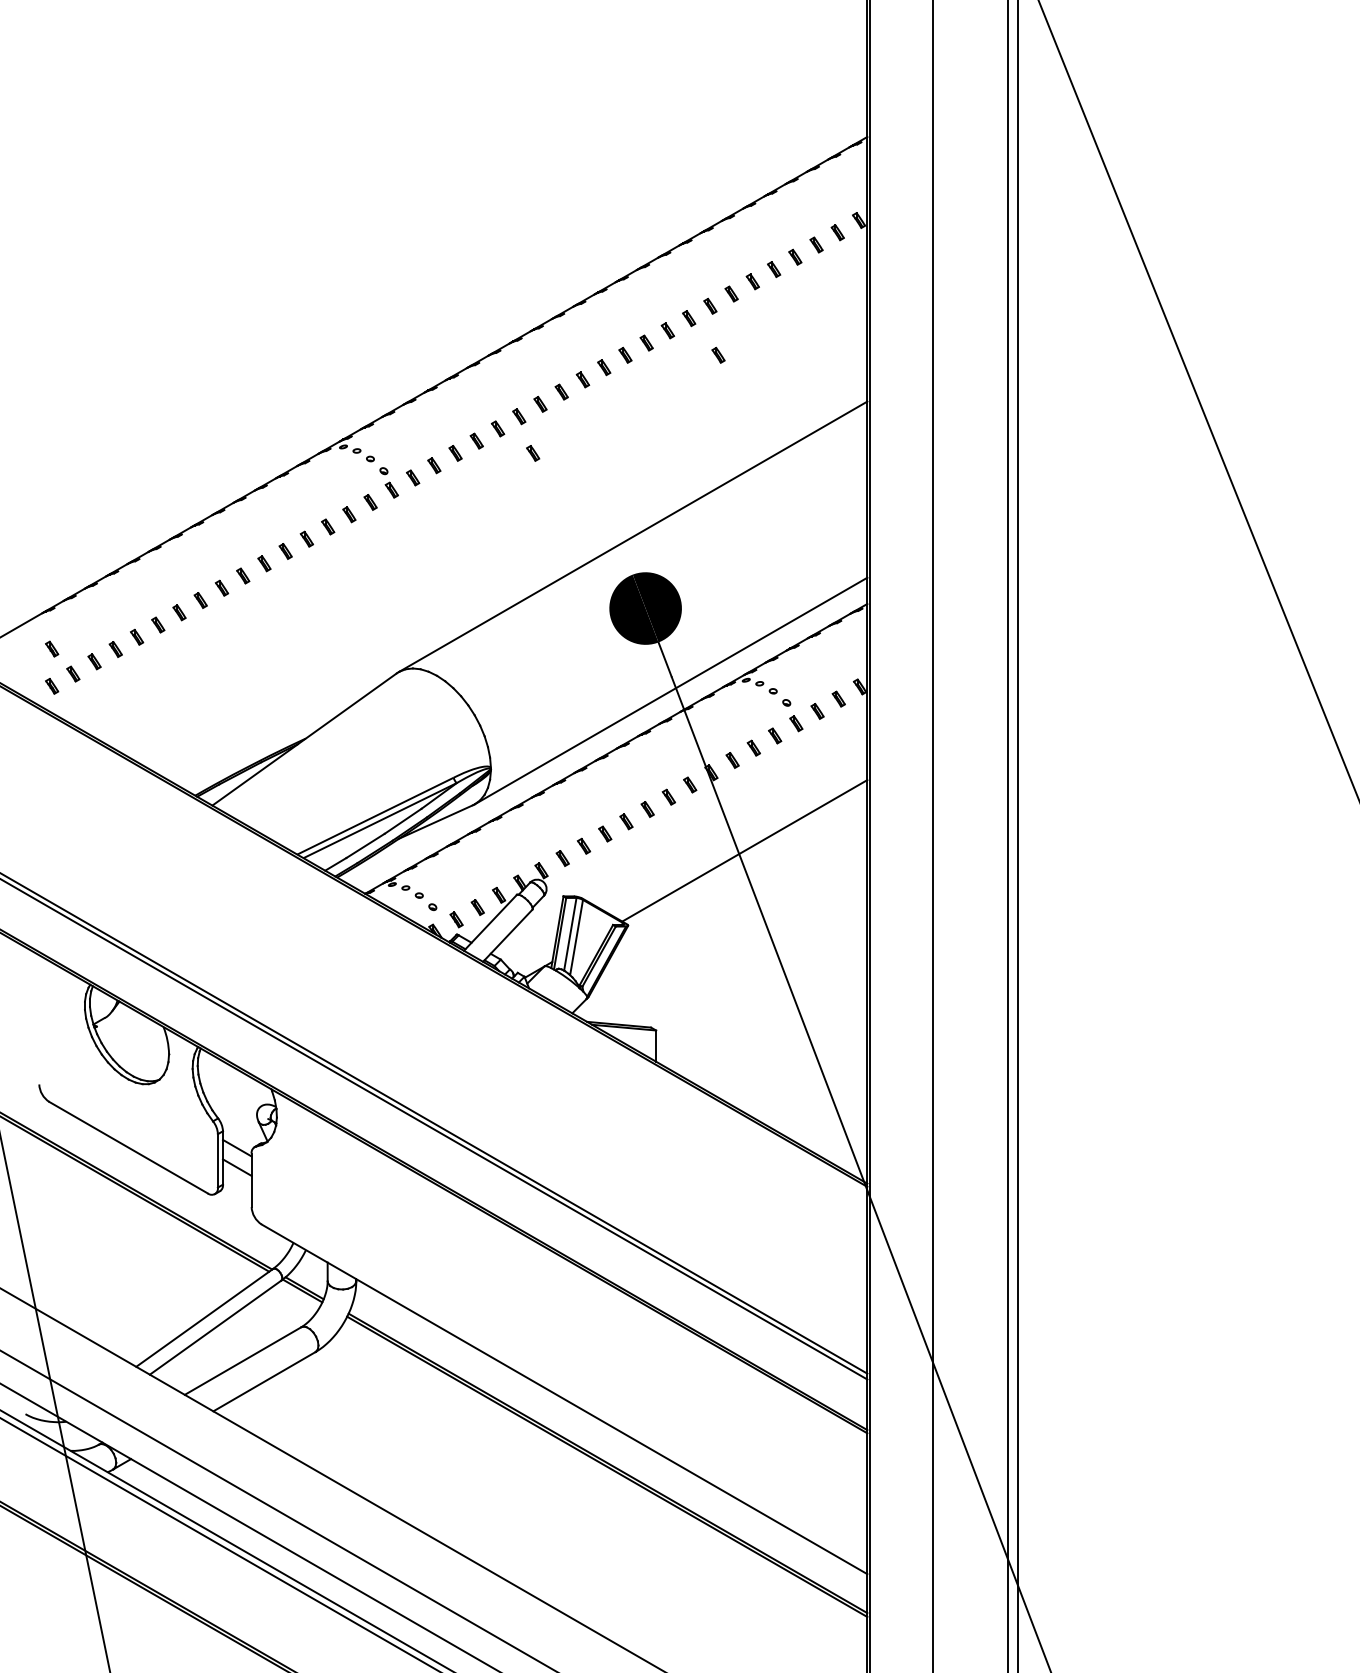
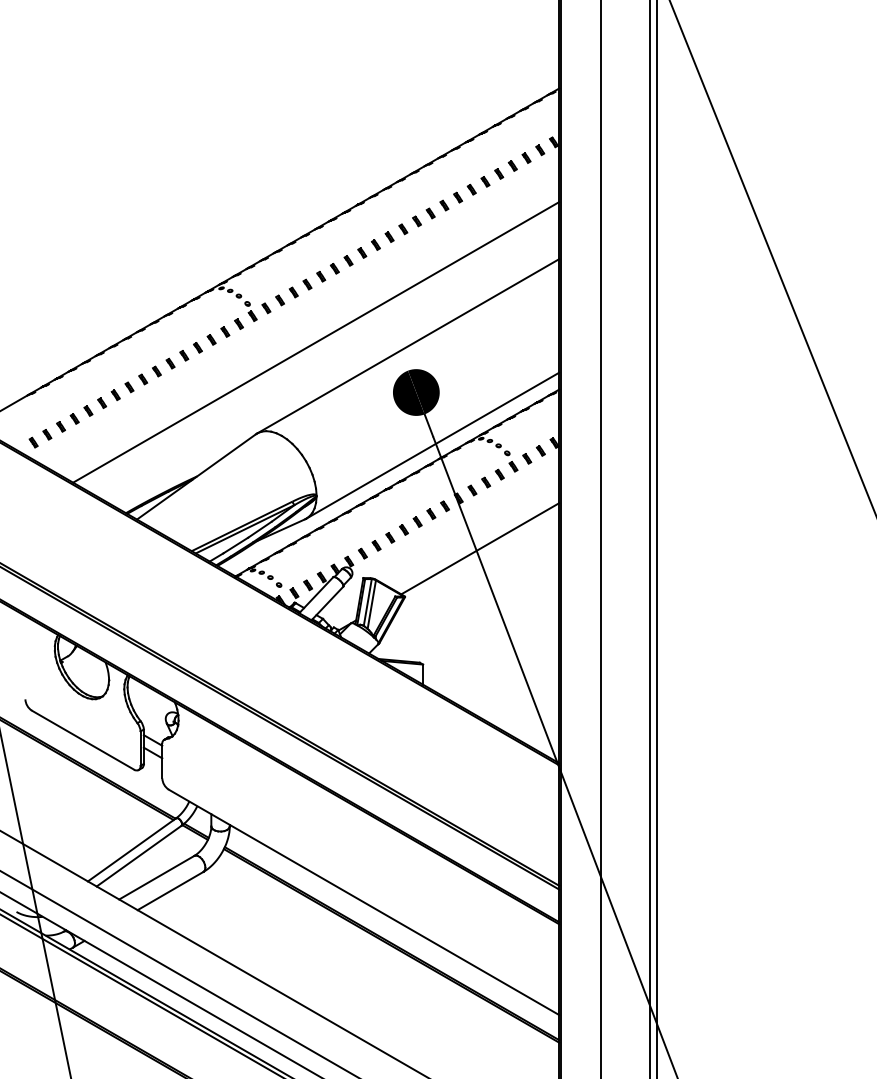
part: (718, 355) -> (463, 229), removed
part: (532, 453) -> (343, 292), removed
line: (490, 530) -> (316, 342), added
part: (51, 648) -> (33, 418), removed

